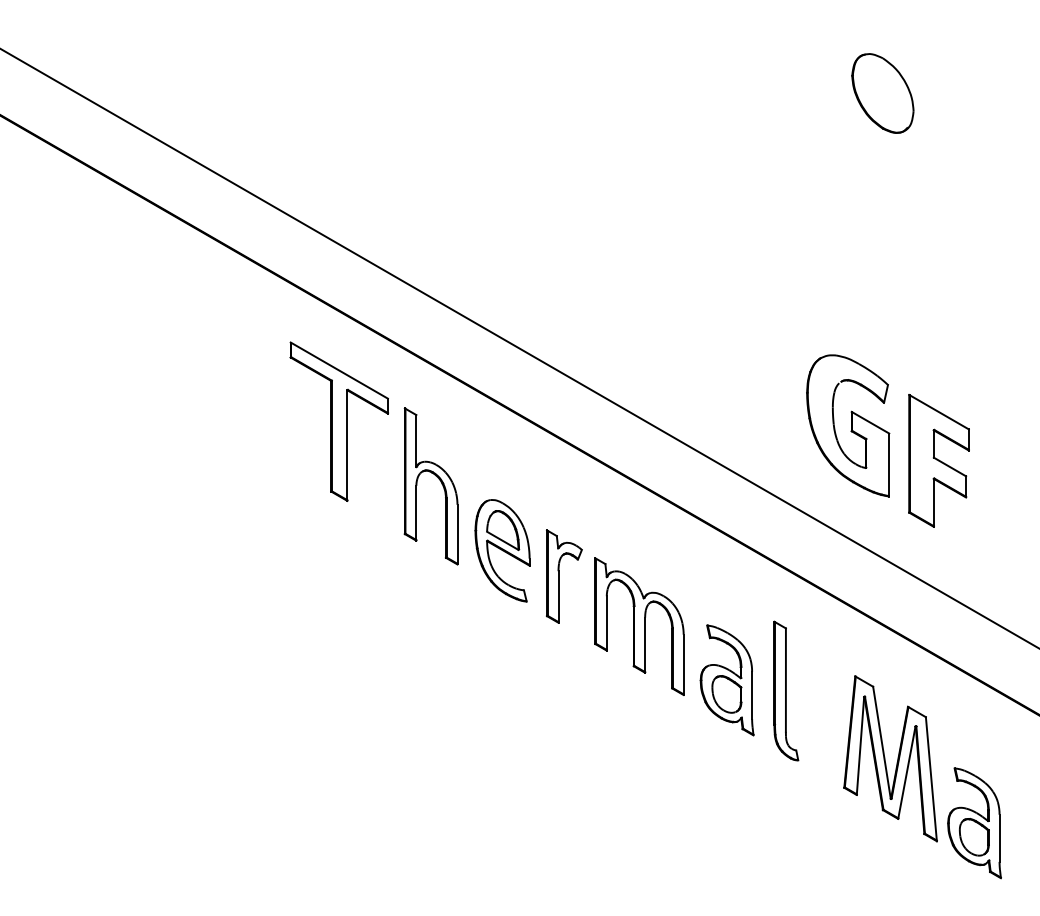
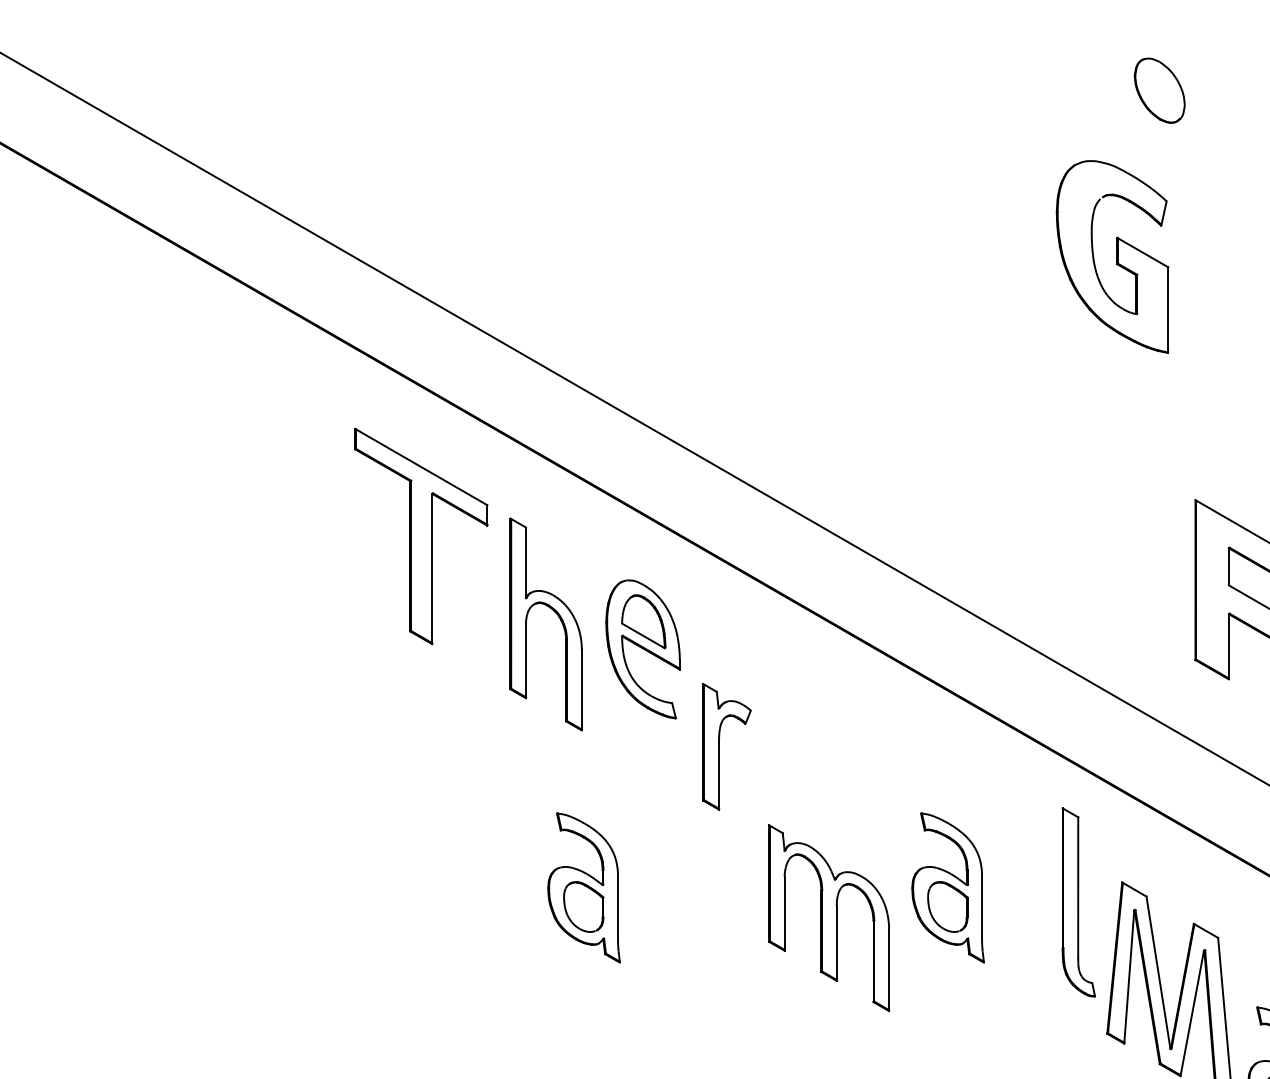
part: (882, 93) -> (1159, 90), size x0.6
part: (848, 425) -> (1112, 256), moved
part: (502, 550) -> (642, 649), moved
part: (639, 626) -> (829, 917), moved
part: (458, 680) -> (583, 888), added
part: (786, 690) -> (1079, 901), moved

